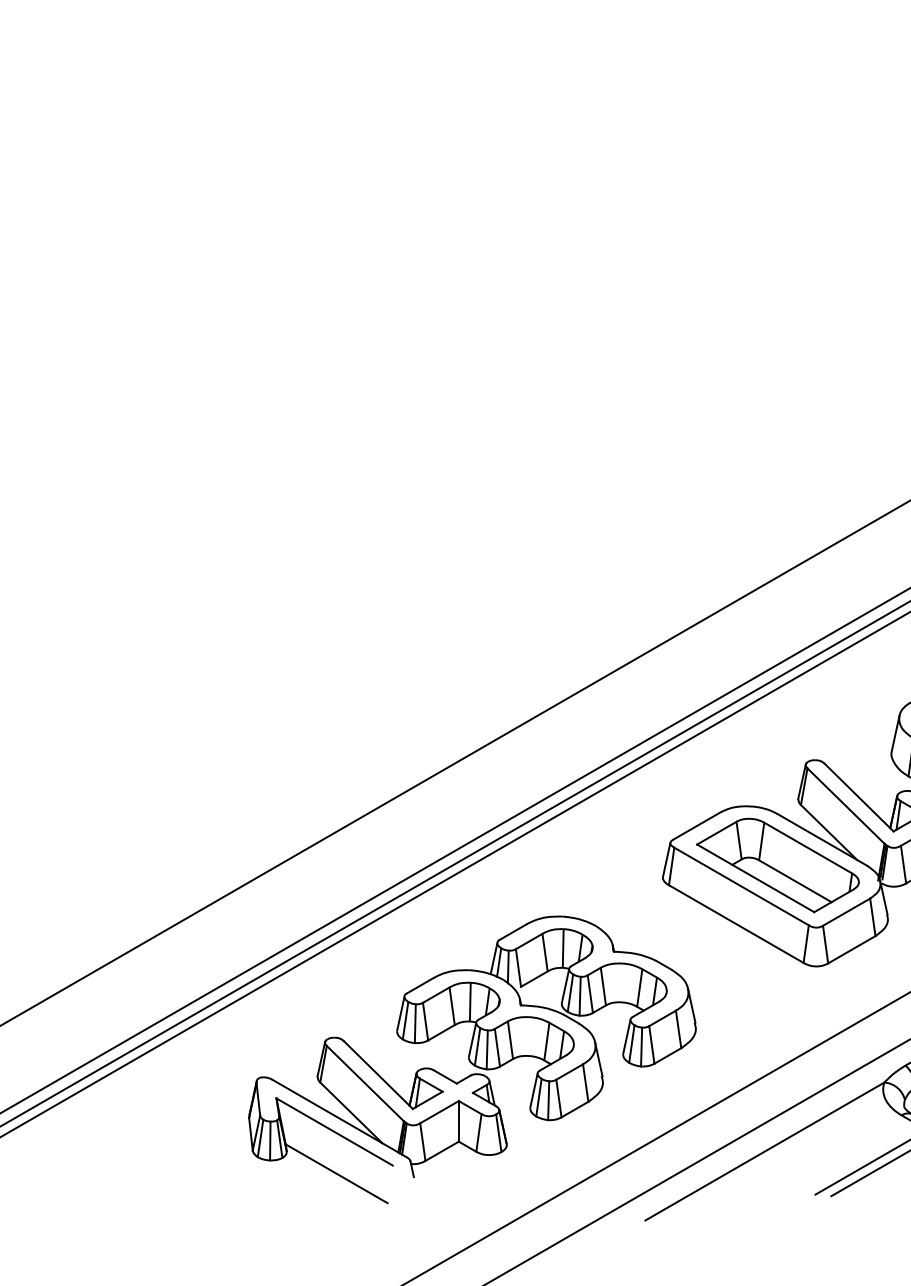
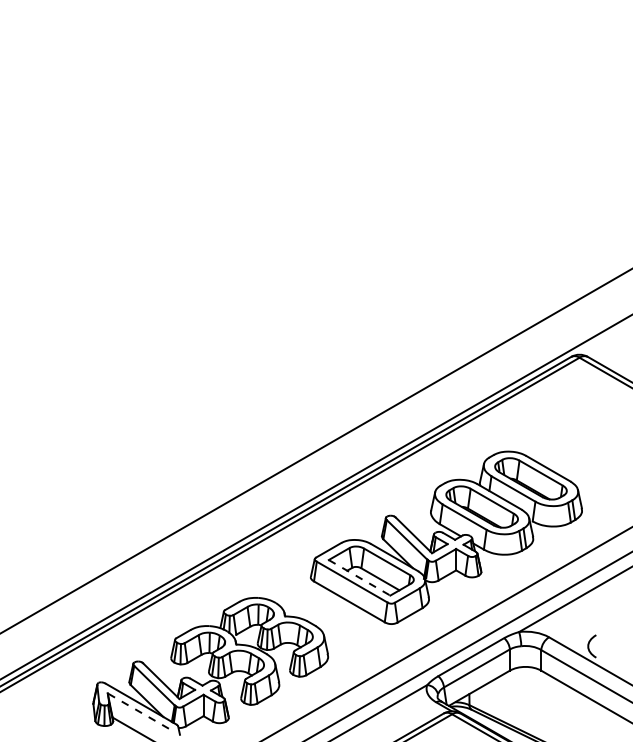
line: (755, 877) -> (359, 577), solid -> dashed
line: (333, 1130) -> (137, 710), solid -> dashed

